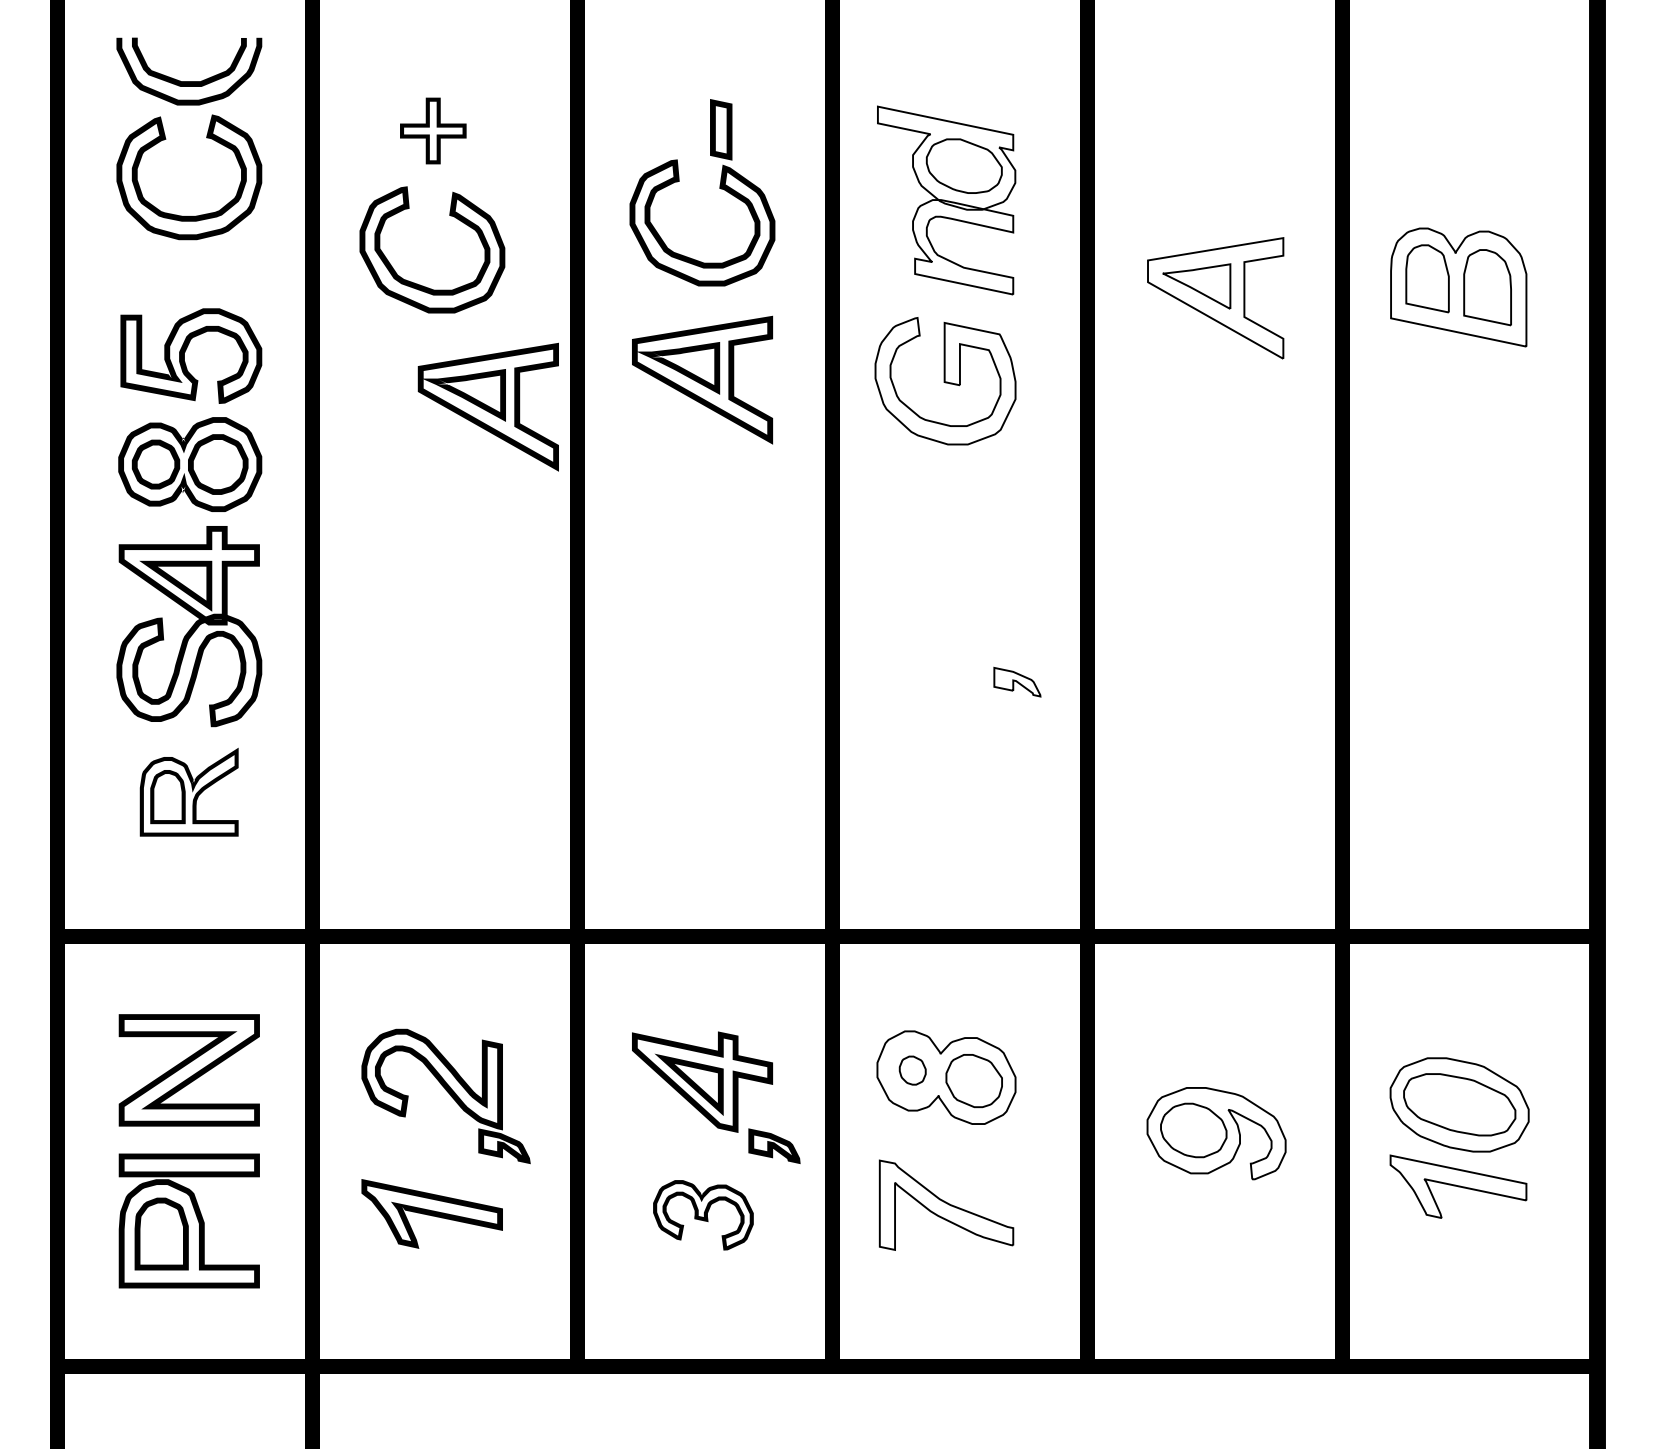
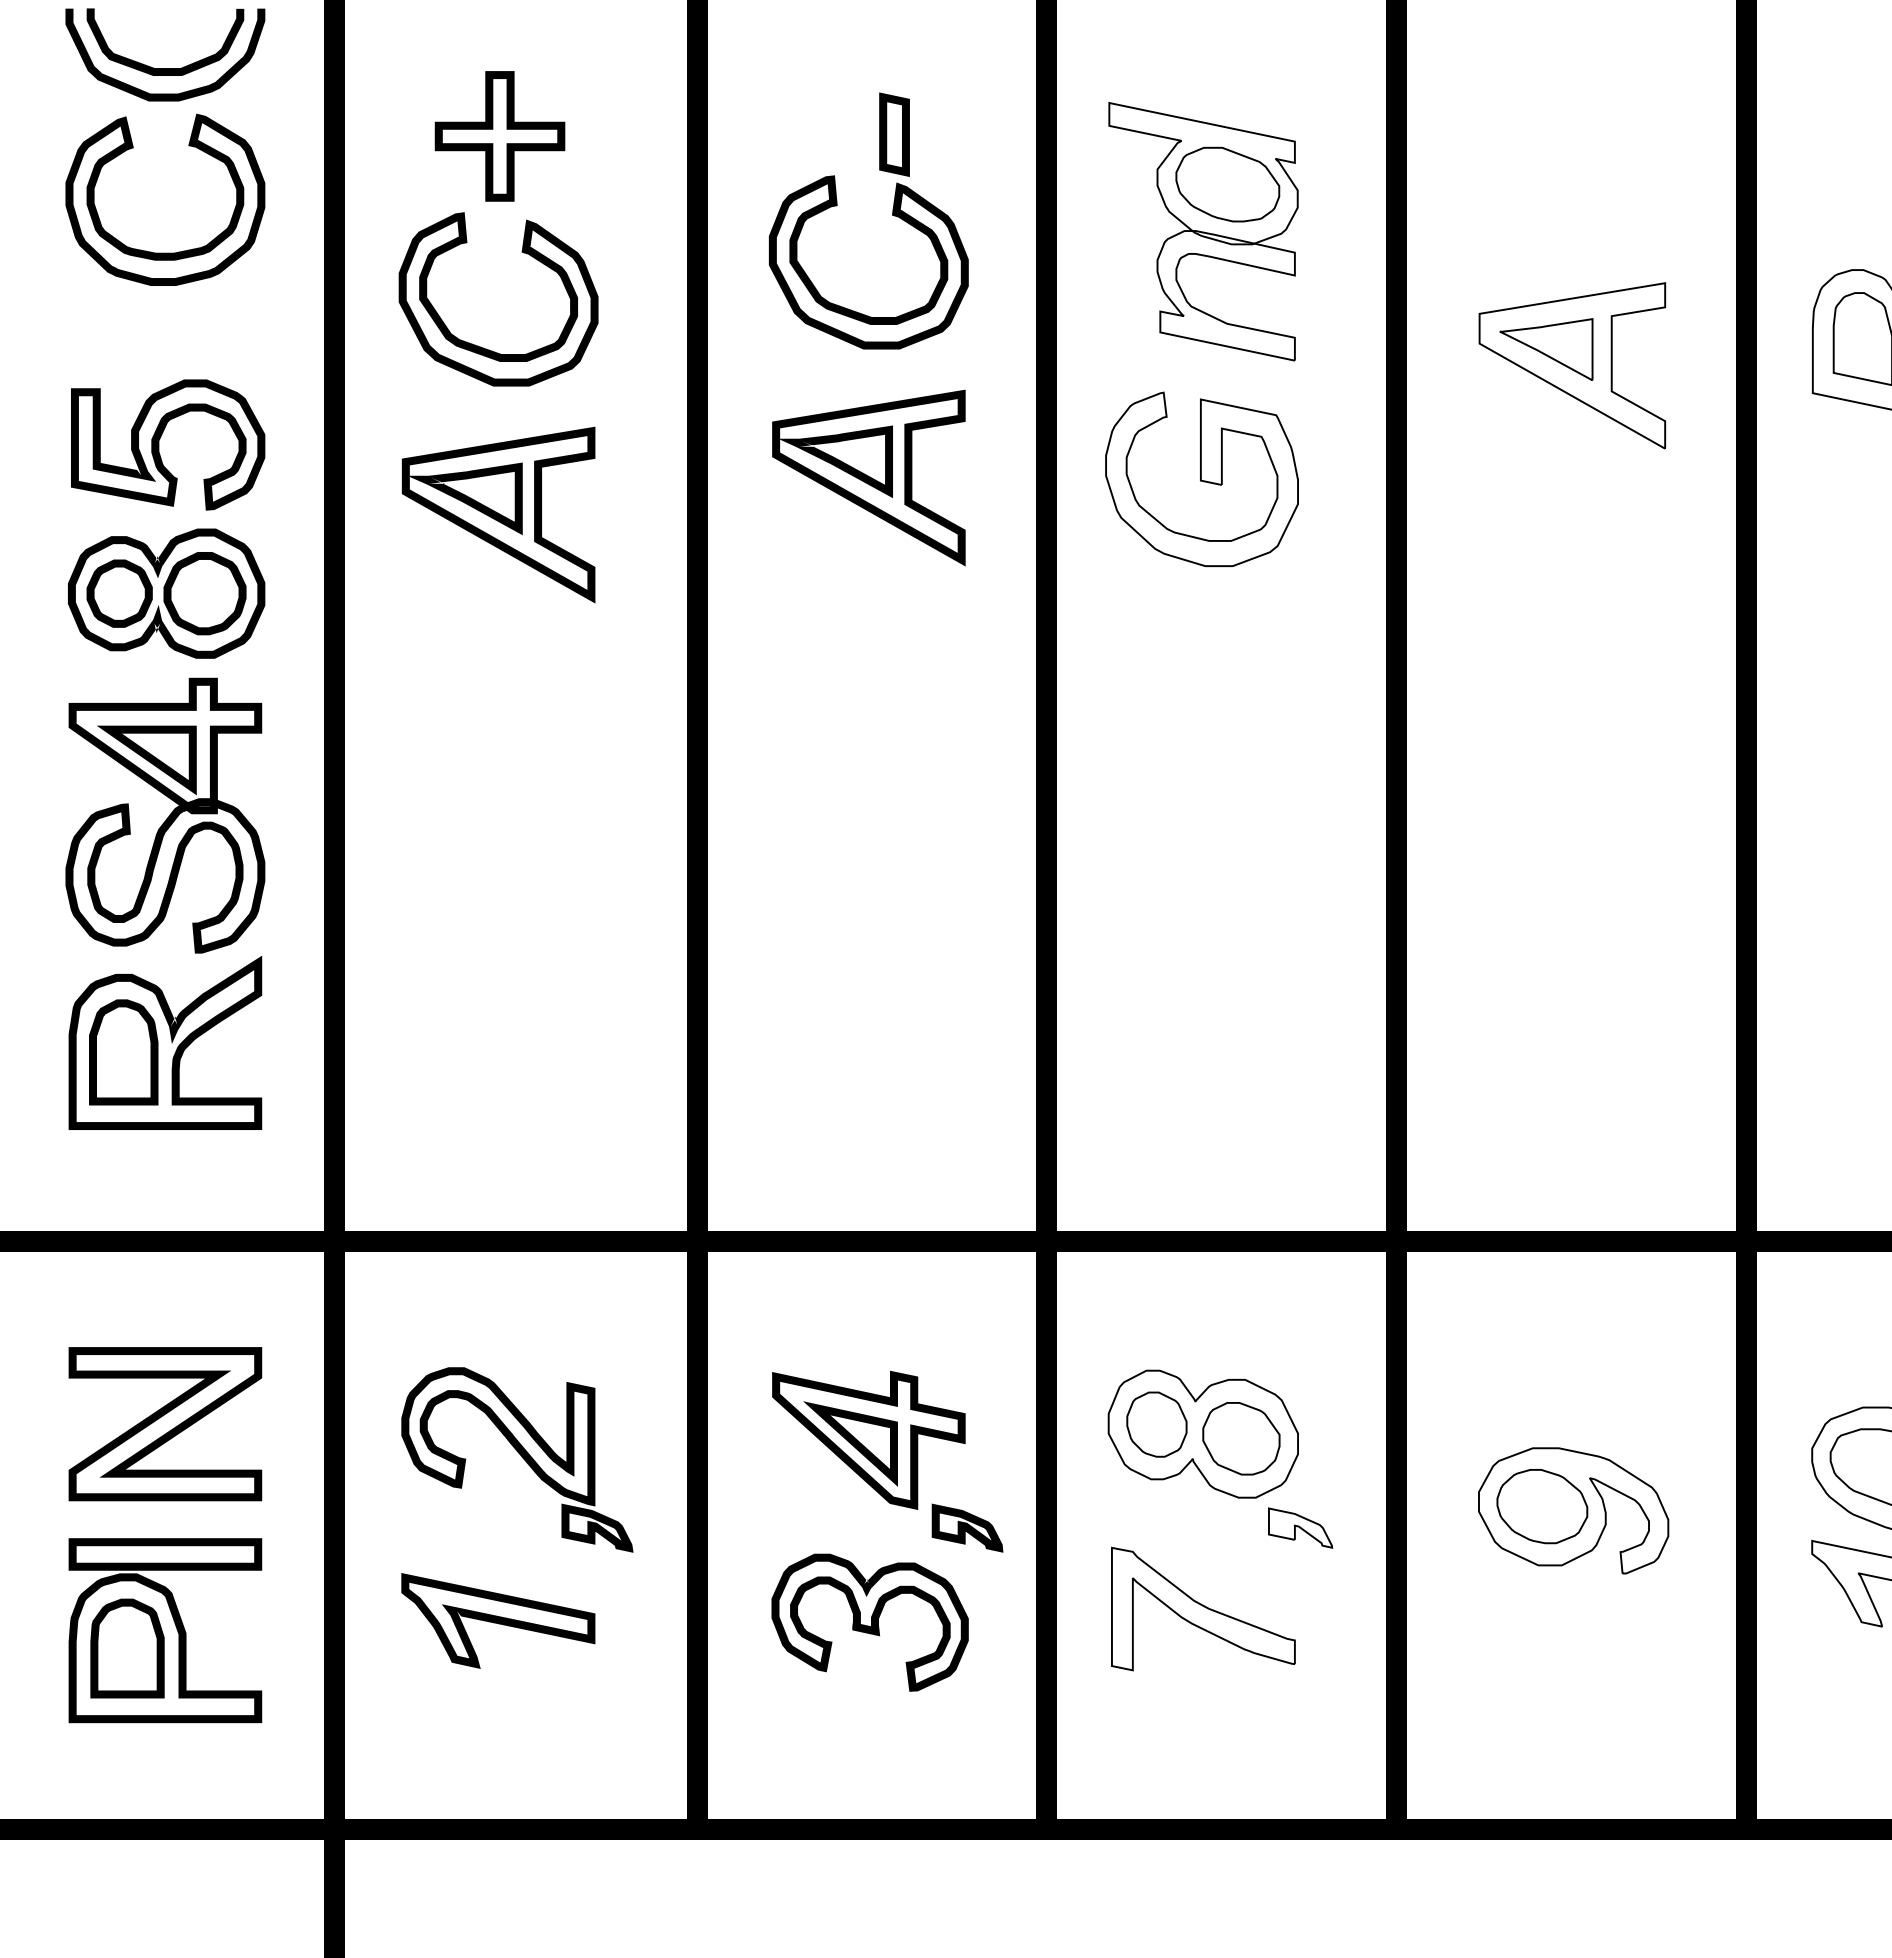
part: (432, 130) -> (498, 135), size x1.43
part: (487, 406) -> (497, 514), moved
part: (1017, 681) -> (1300, 1527), moved
part: (188, 791) -> (164, 1041), size x1.43
part: (912, 1070) -> (1156, 1424), size x1.67
part: (703, 1215) -> (870, 1623), size x1.43

